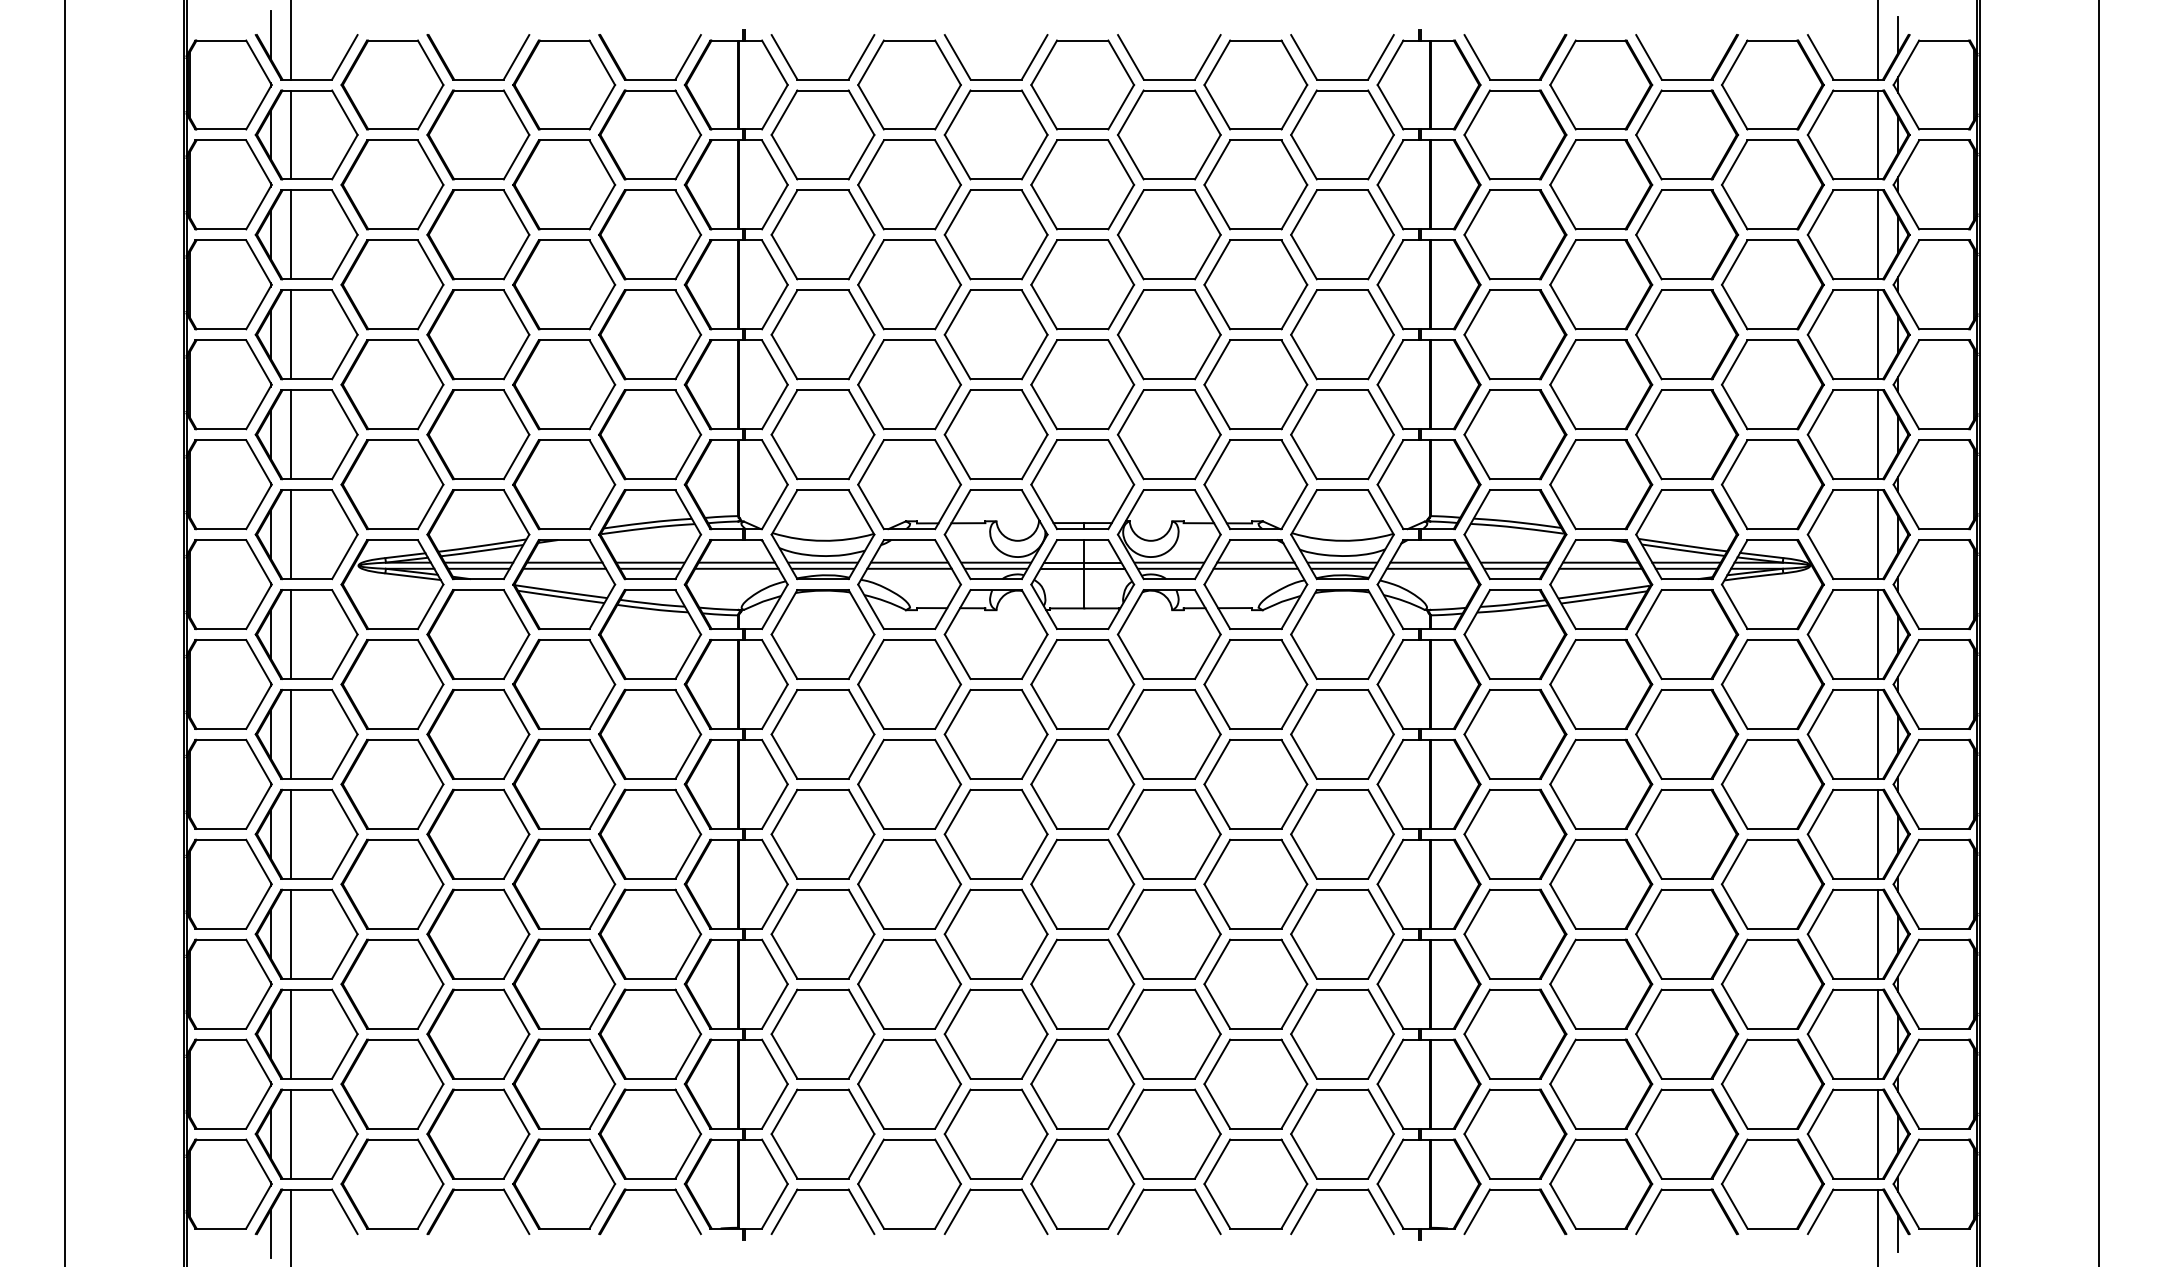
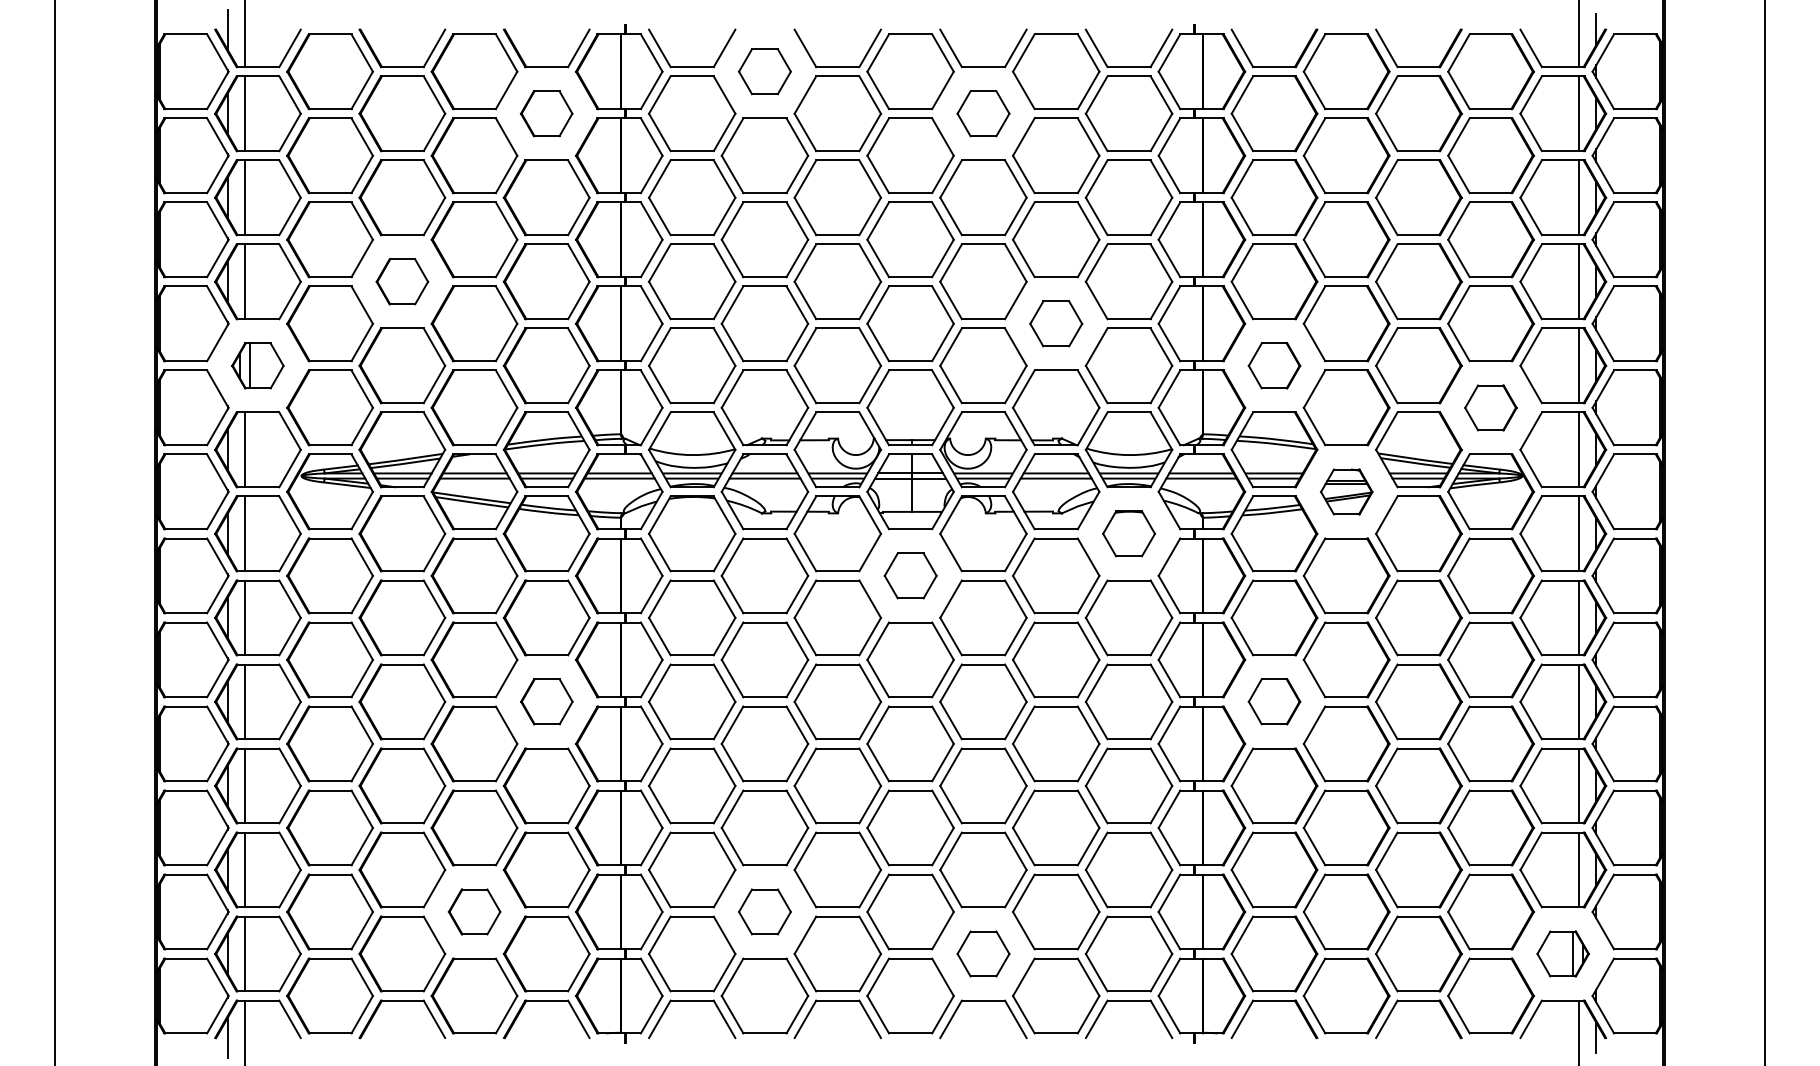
part: (909, 84) -> (764, 71), size x0.6
part: (649, 134) -> (546, 113), size x0.6
part: (1169, 134) -> (983, 113), size x0.6
part: (478, 334) -> (402, 281), size x0.6
part: (1255, 384) -> (1055, 323), size x0.6
part: (306, 434) -> (257, 365), size x0.6
part: (1515, 434) -> (1274, 365), size x0.6
part: (1772, 484) -> (1490, 407), size x0.6
part: (1601, 584) -> (1346, 491), size x0.6
part: (1342, 634) -> (1129, 533), size x0.6
part: (1082, 684) -> (910, 575), size x0.6
part: (650, 833) -> (547, 701), size x0.6
part: (1515, 833) -> (1274, 701), size x0.6
part: (564, 1083) -> (474, 911), size x0.6
part: (909, 1083) -> (764, 911), size x0.6
part: (1169, 1133) -> (983, 953), size x0.6
part: (1858, 1133) -> (1563, 953), size x0.6

